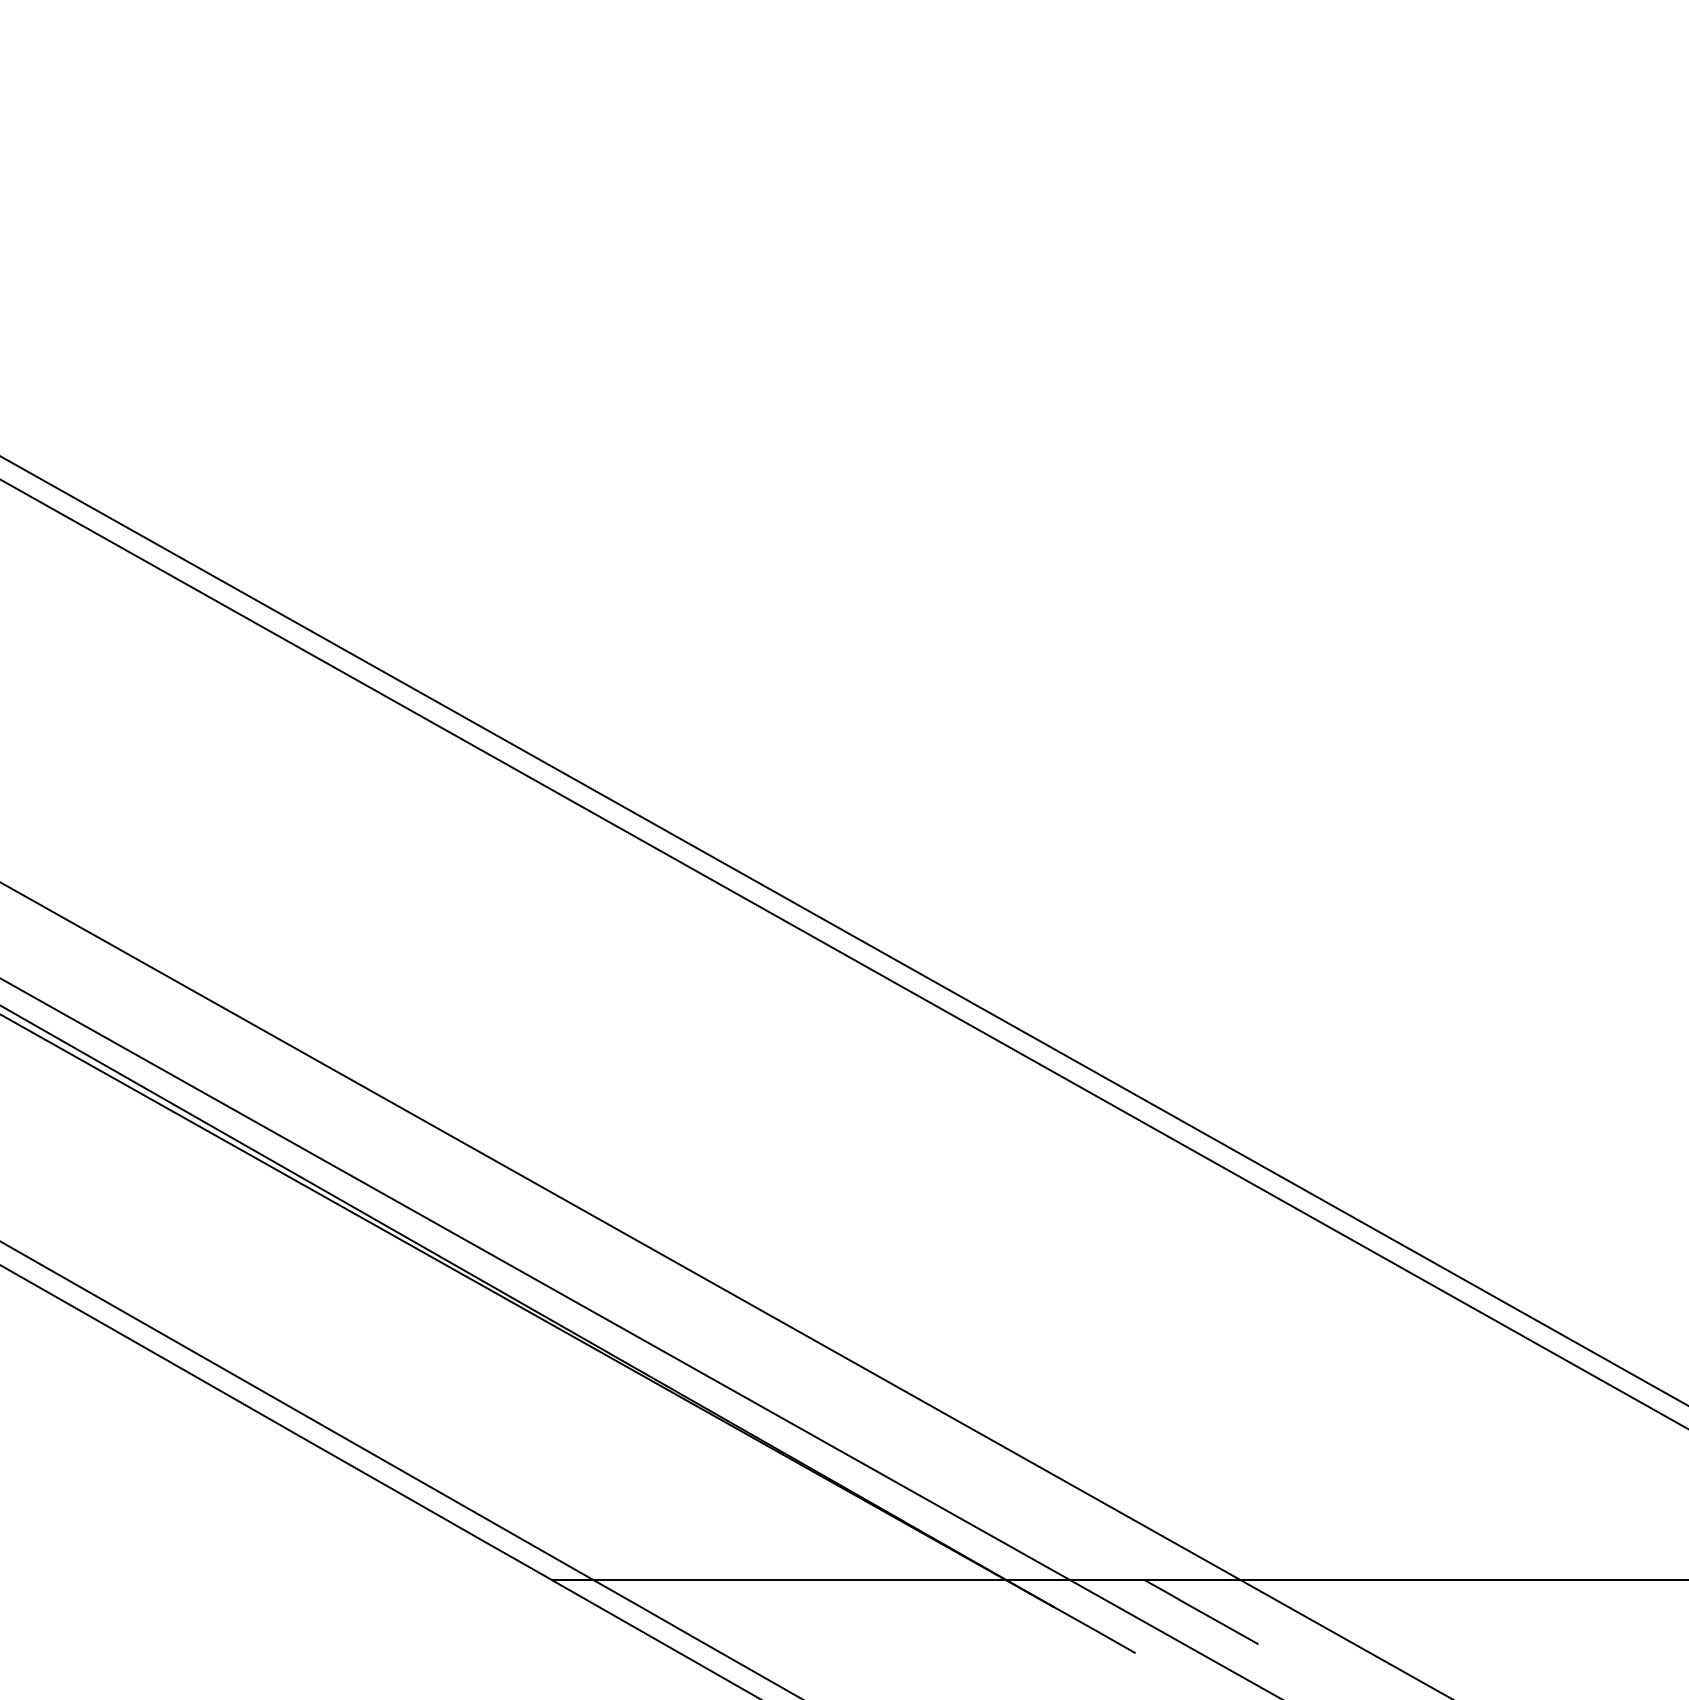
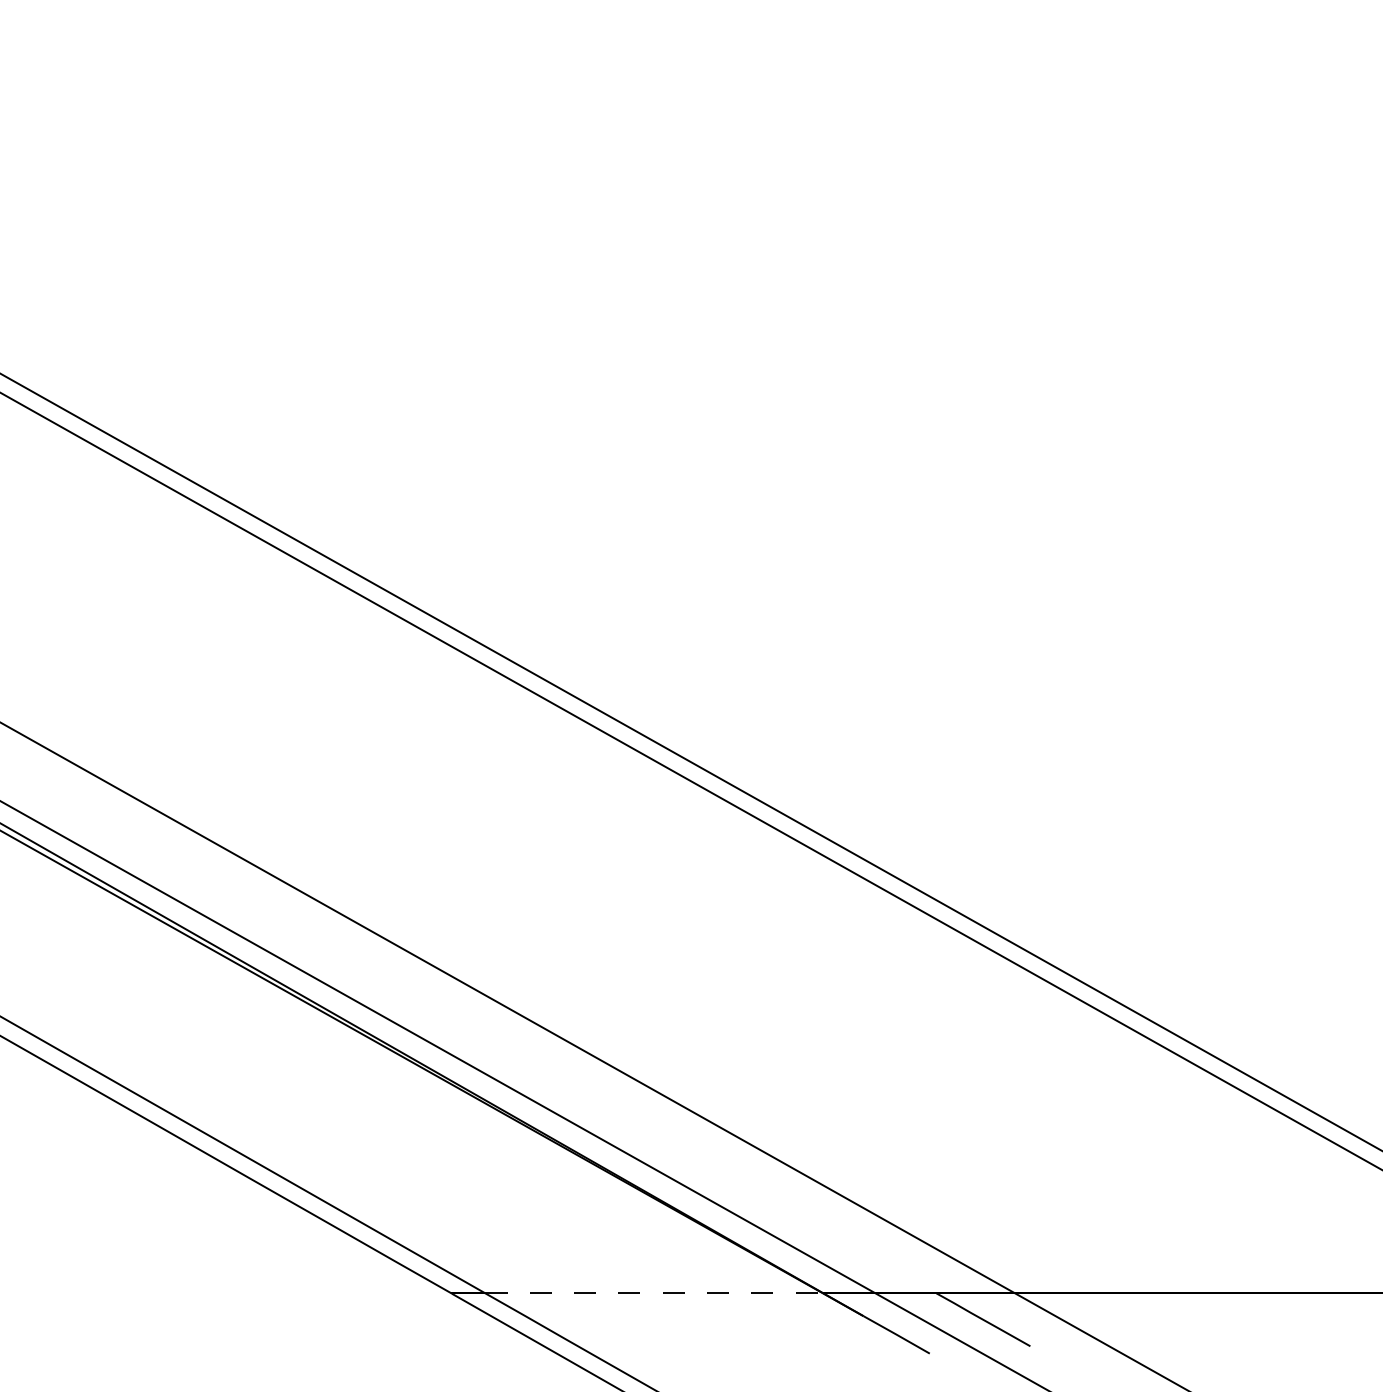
line: (799, 1579) -> (654, 1293), solid -> dashed

